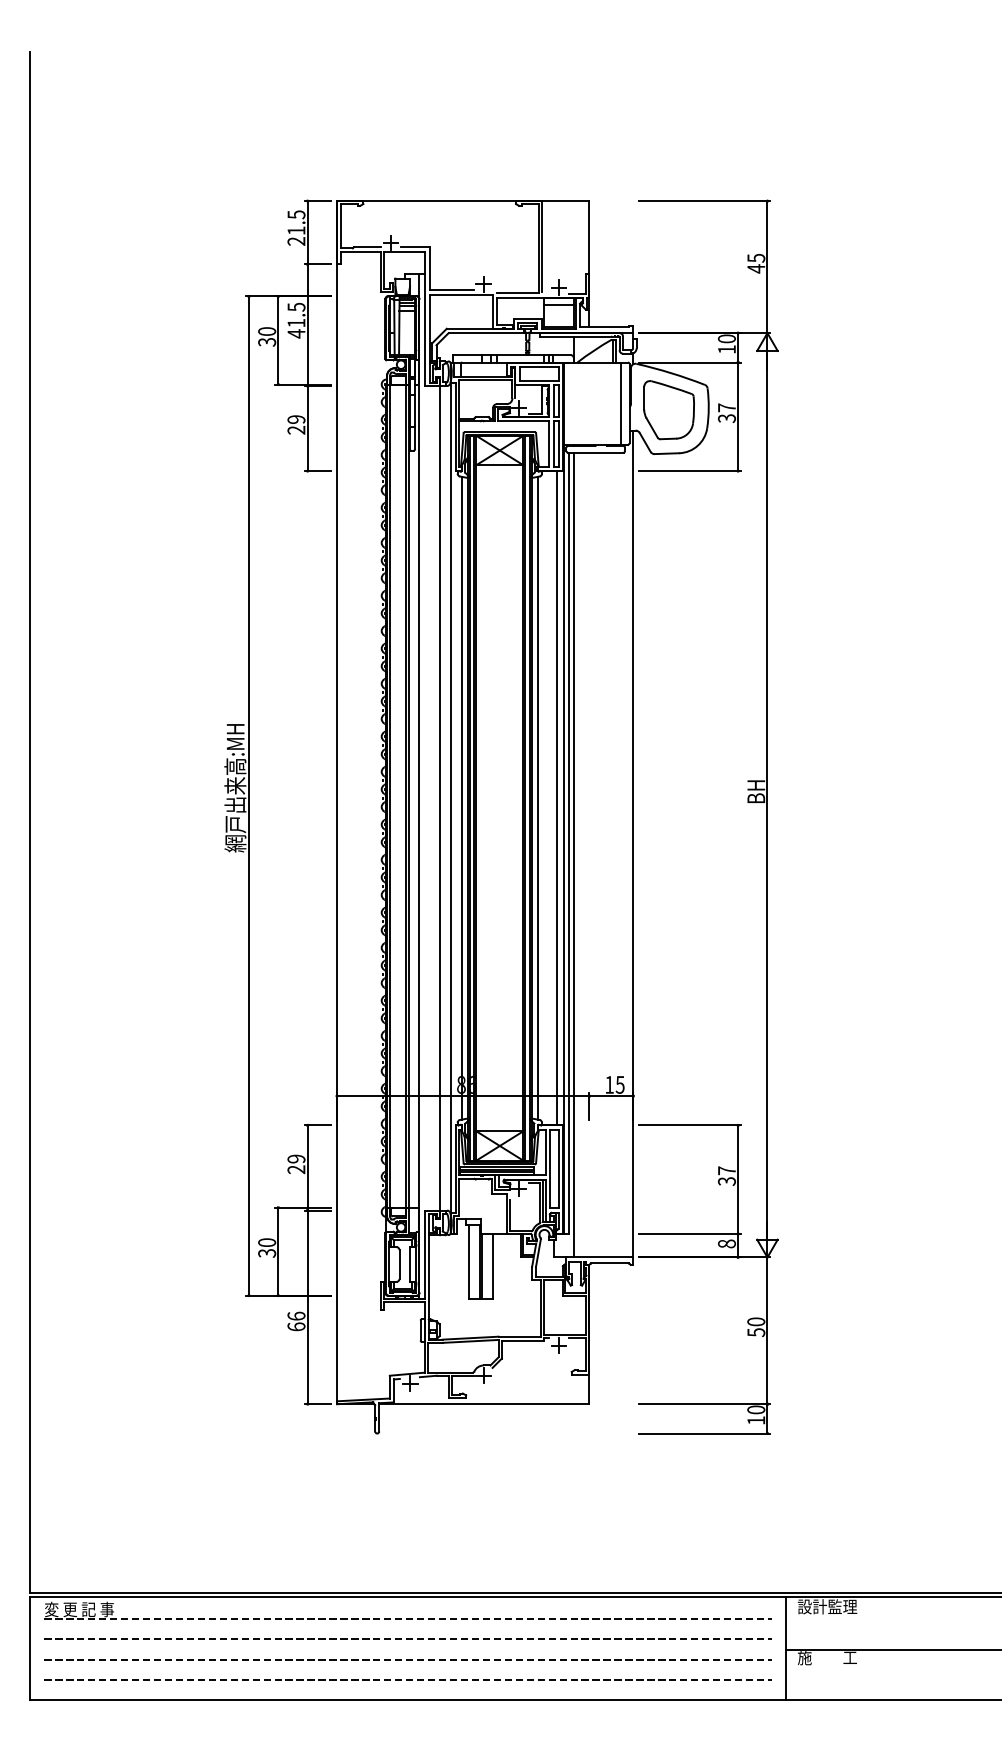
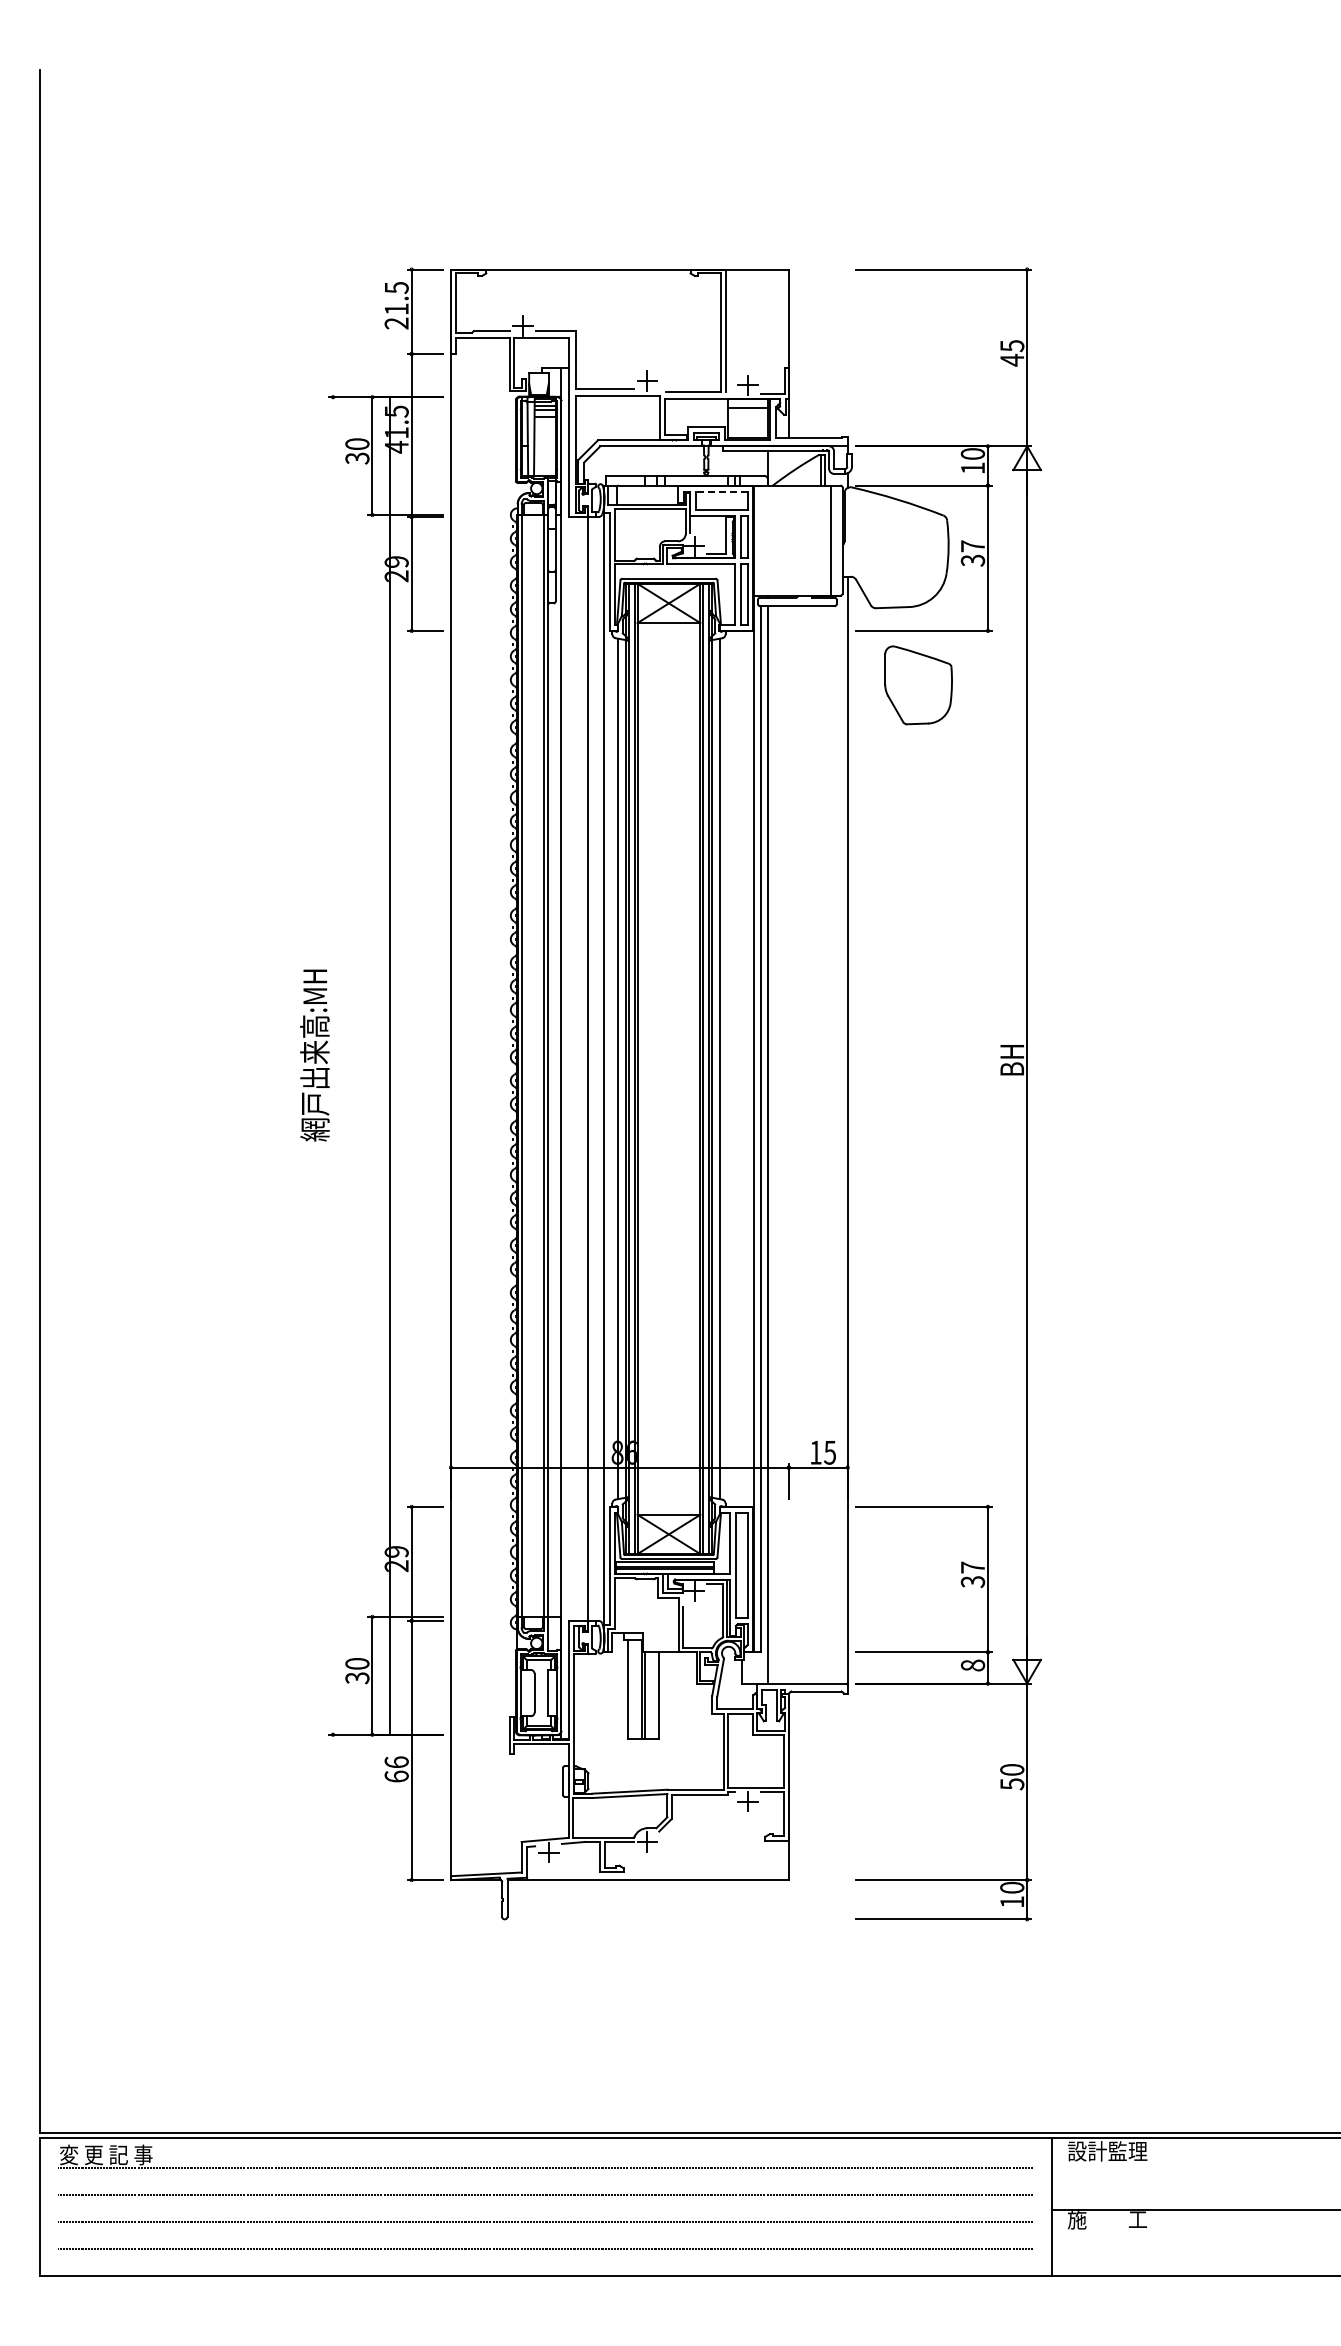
line: (539, 366) -> (721, 491), solid -> dashed
part: (669, 410) -> (918, 685), moved
line: (249, 795) -> (390, 1065), moved
line: (557, 797) -> (746, 1068), removed

